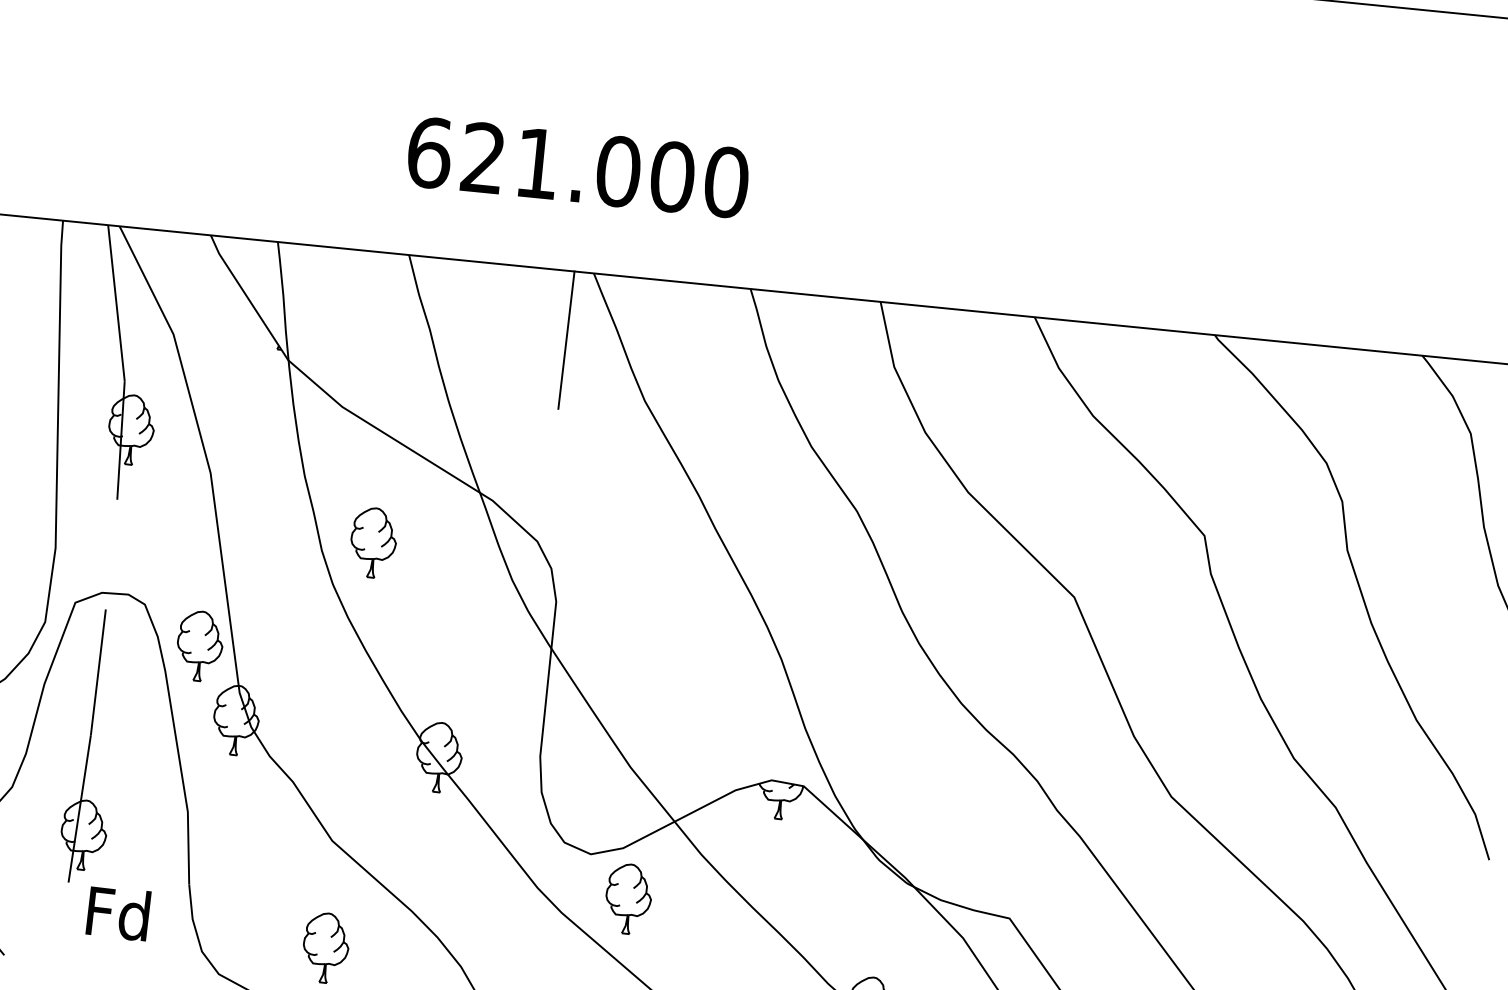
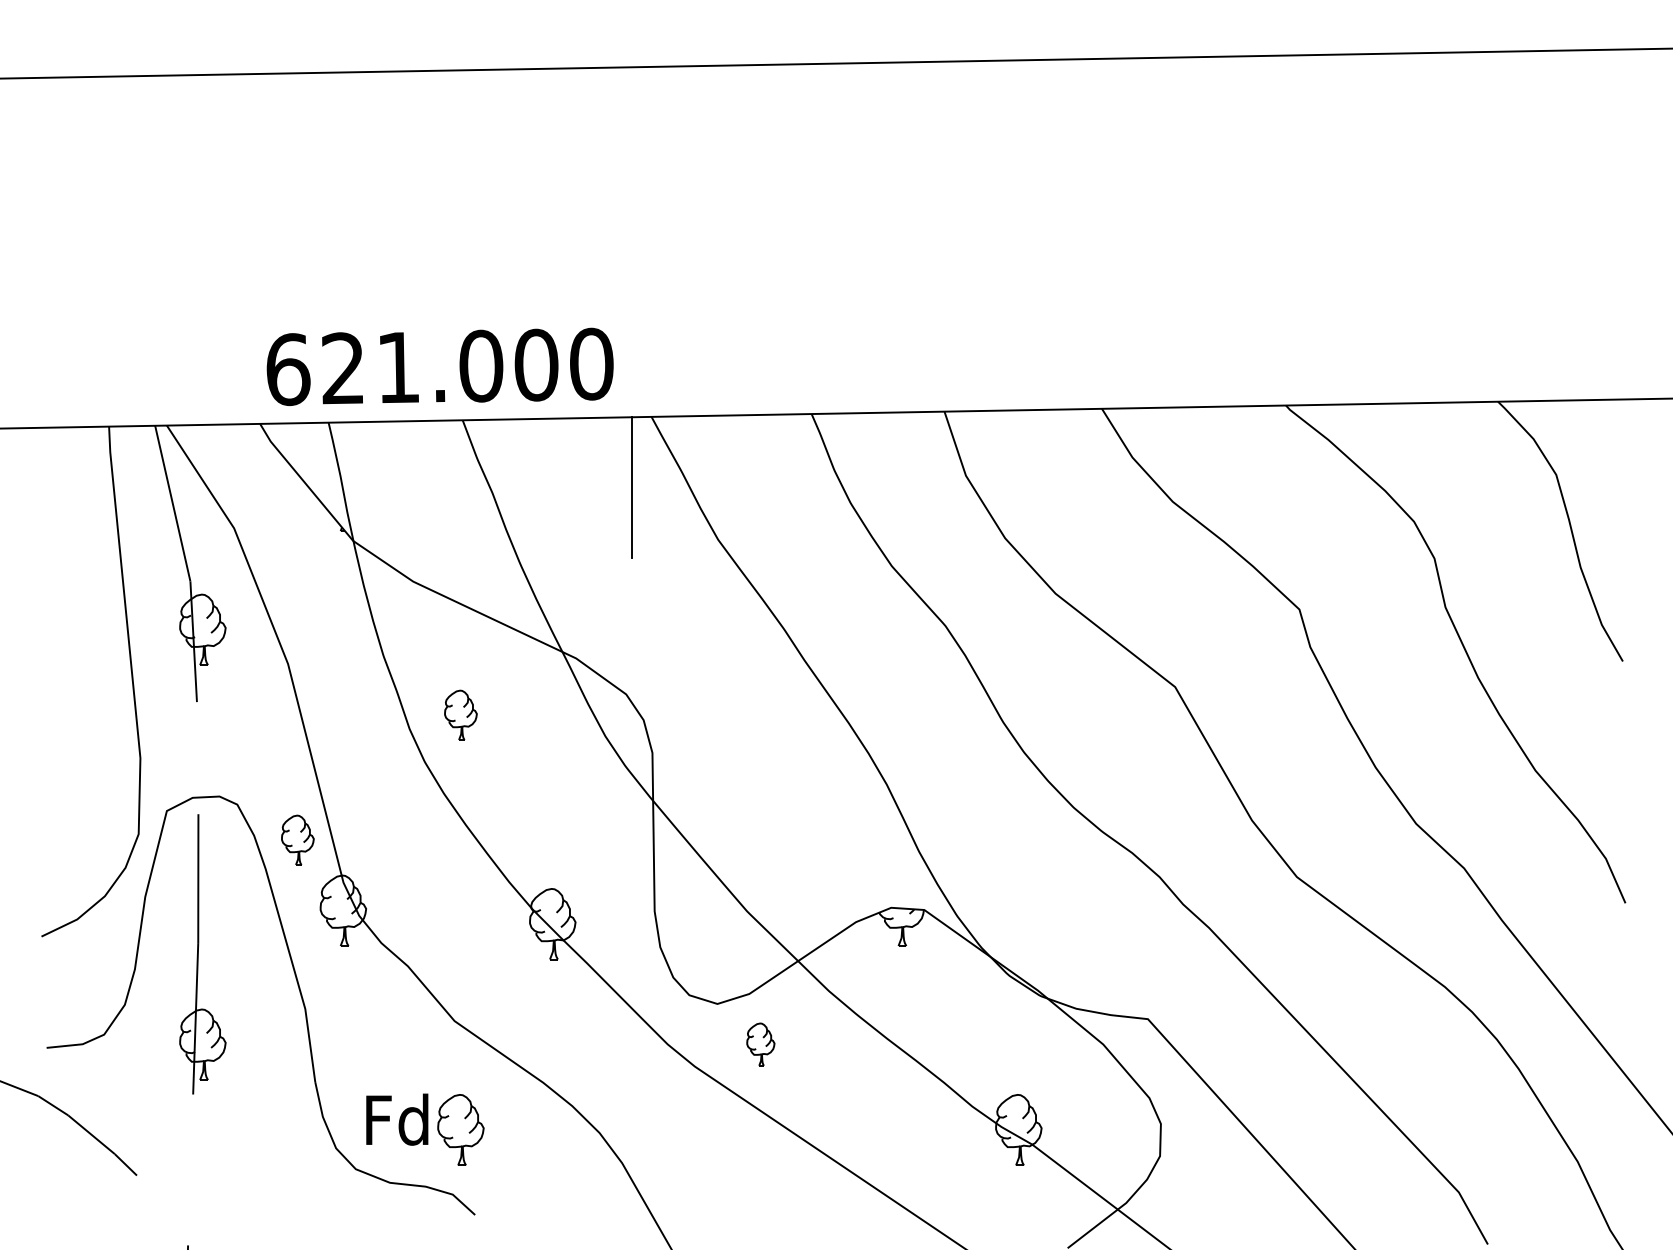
text: (577, 167) -> (439, 366), moved
part: (373, 543) -> (460, 715), size x0.7
part: (199, 646) -> (297, 840), size x0.7
part: (628, 898) -> (760, 1044), size x0.6
text: (118, 913) -> (397, 1119), moved

